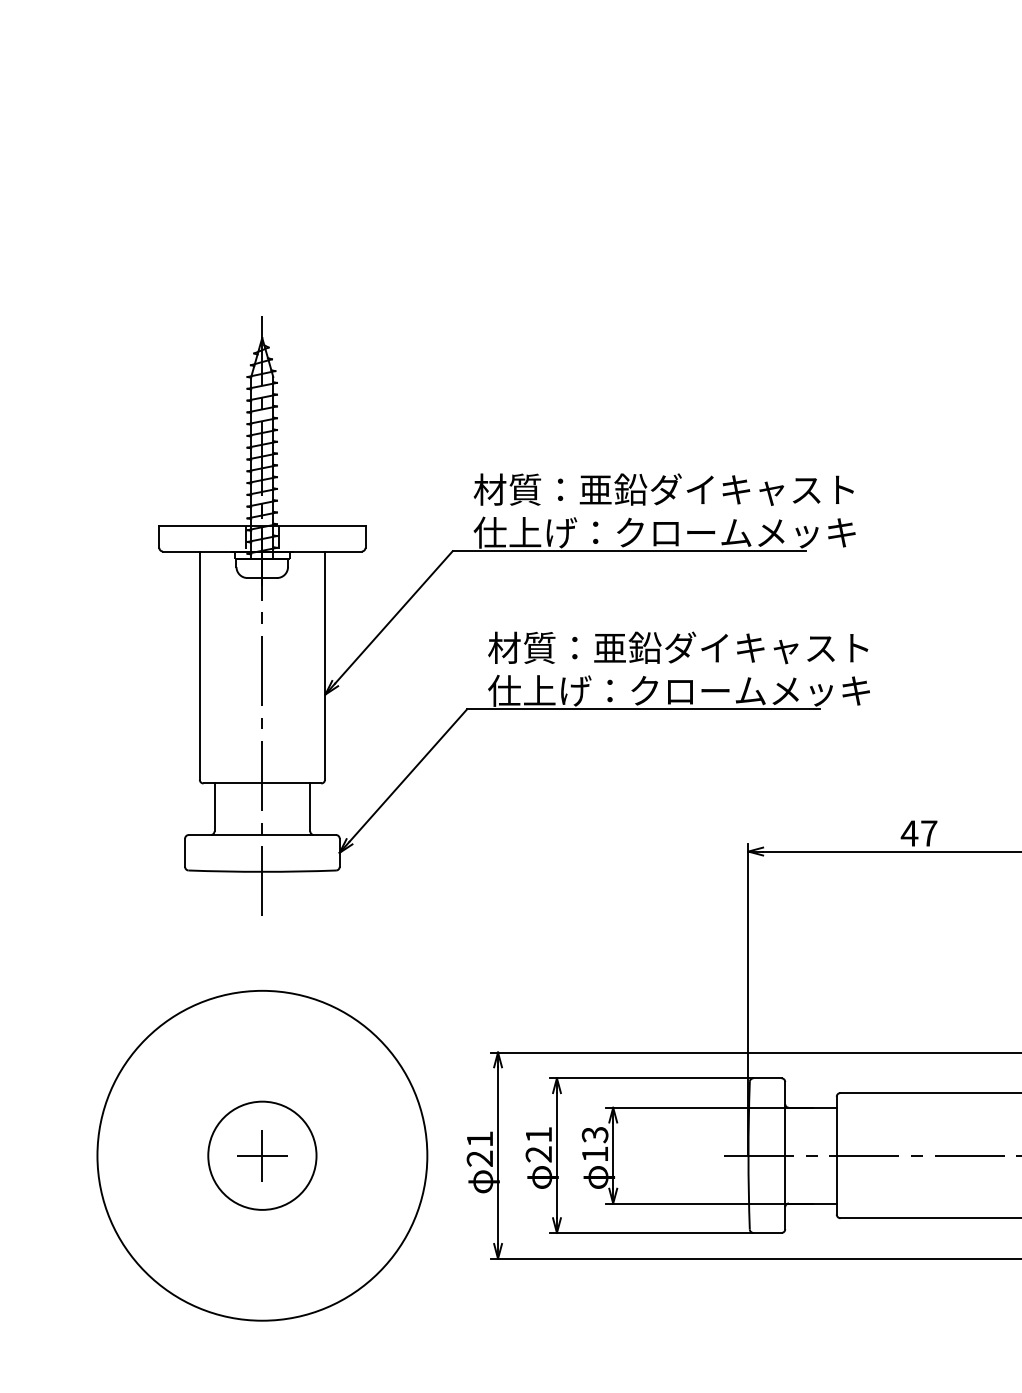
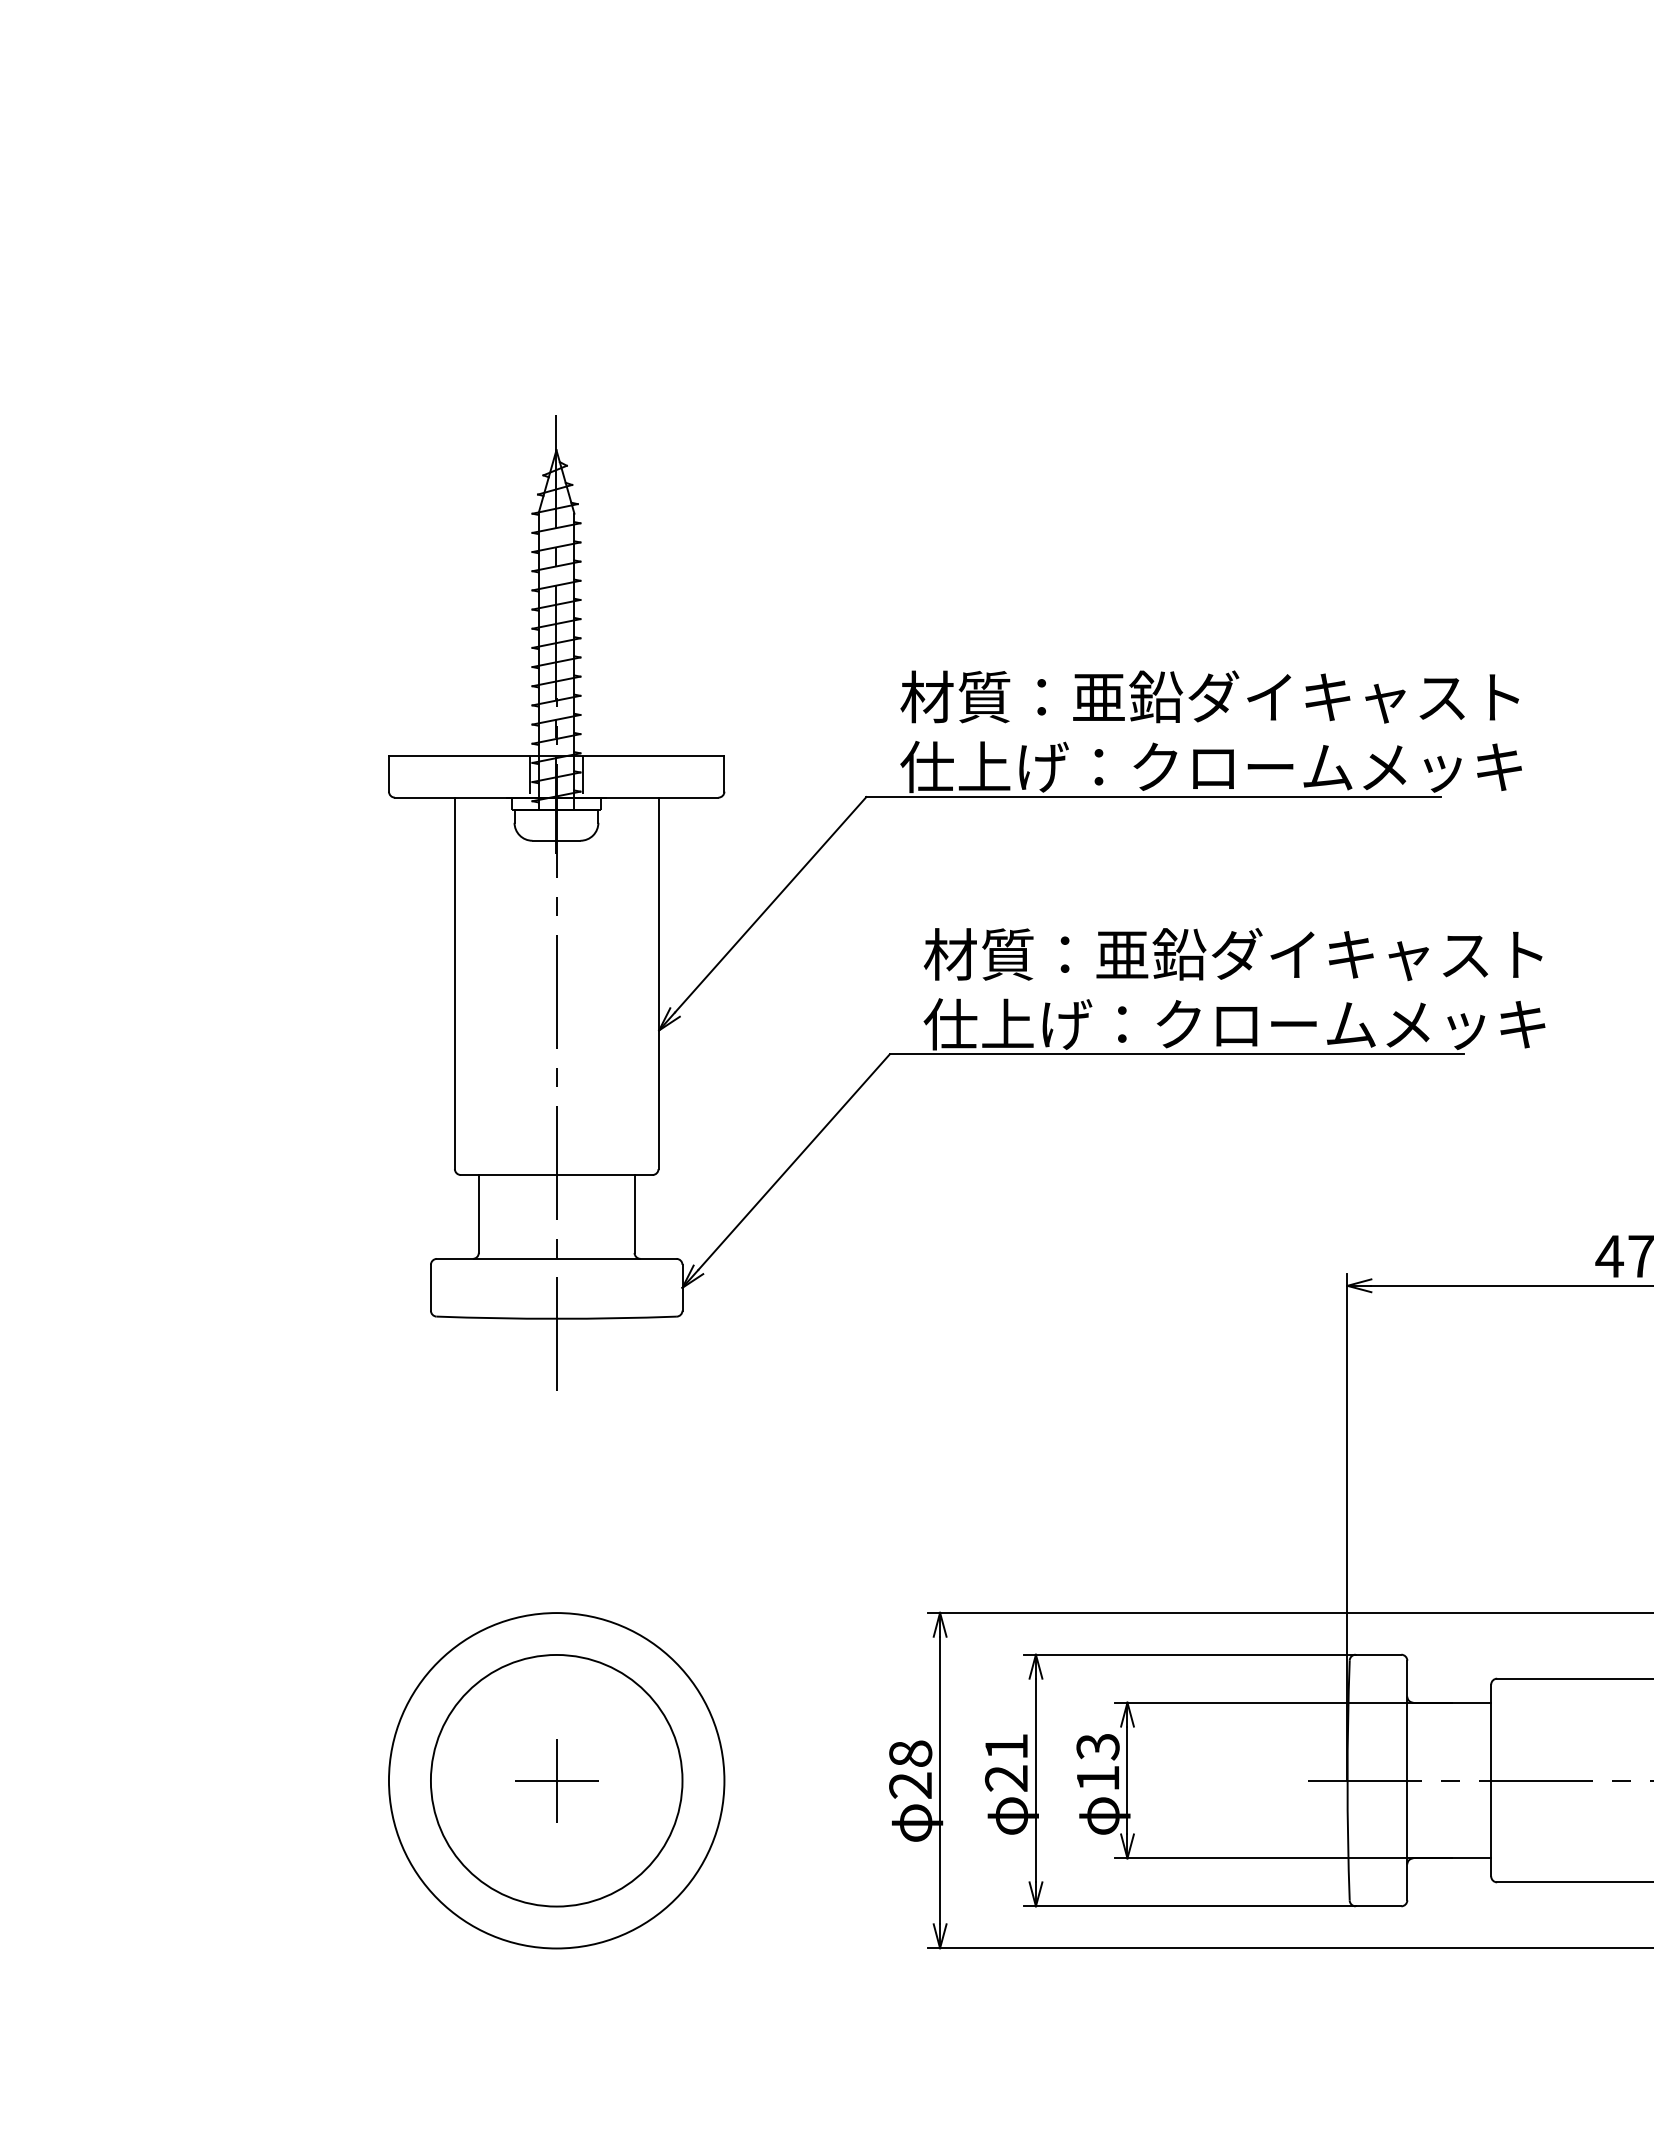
text: (479, 1139) -> (909, 1754), 21 -> 28
circle: (262, 1155) -> (556, 1780), size x0.62
circle: (262, 1155) -> (556, 1780), size x1.43

